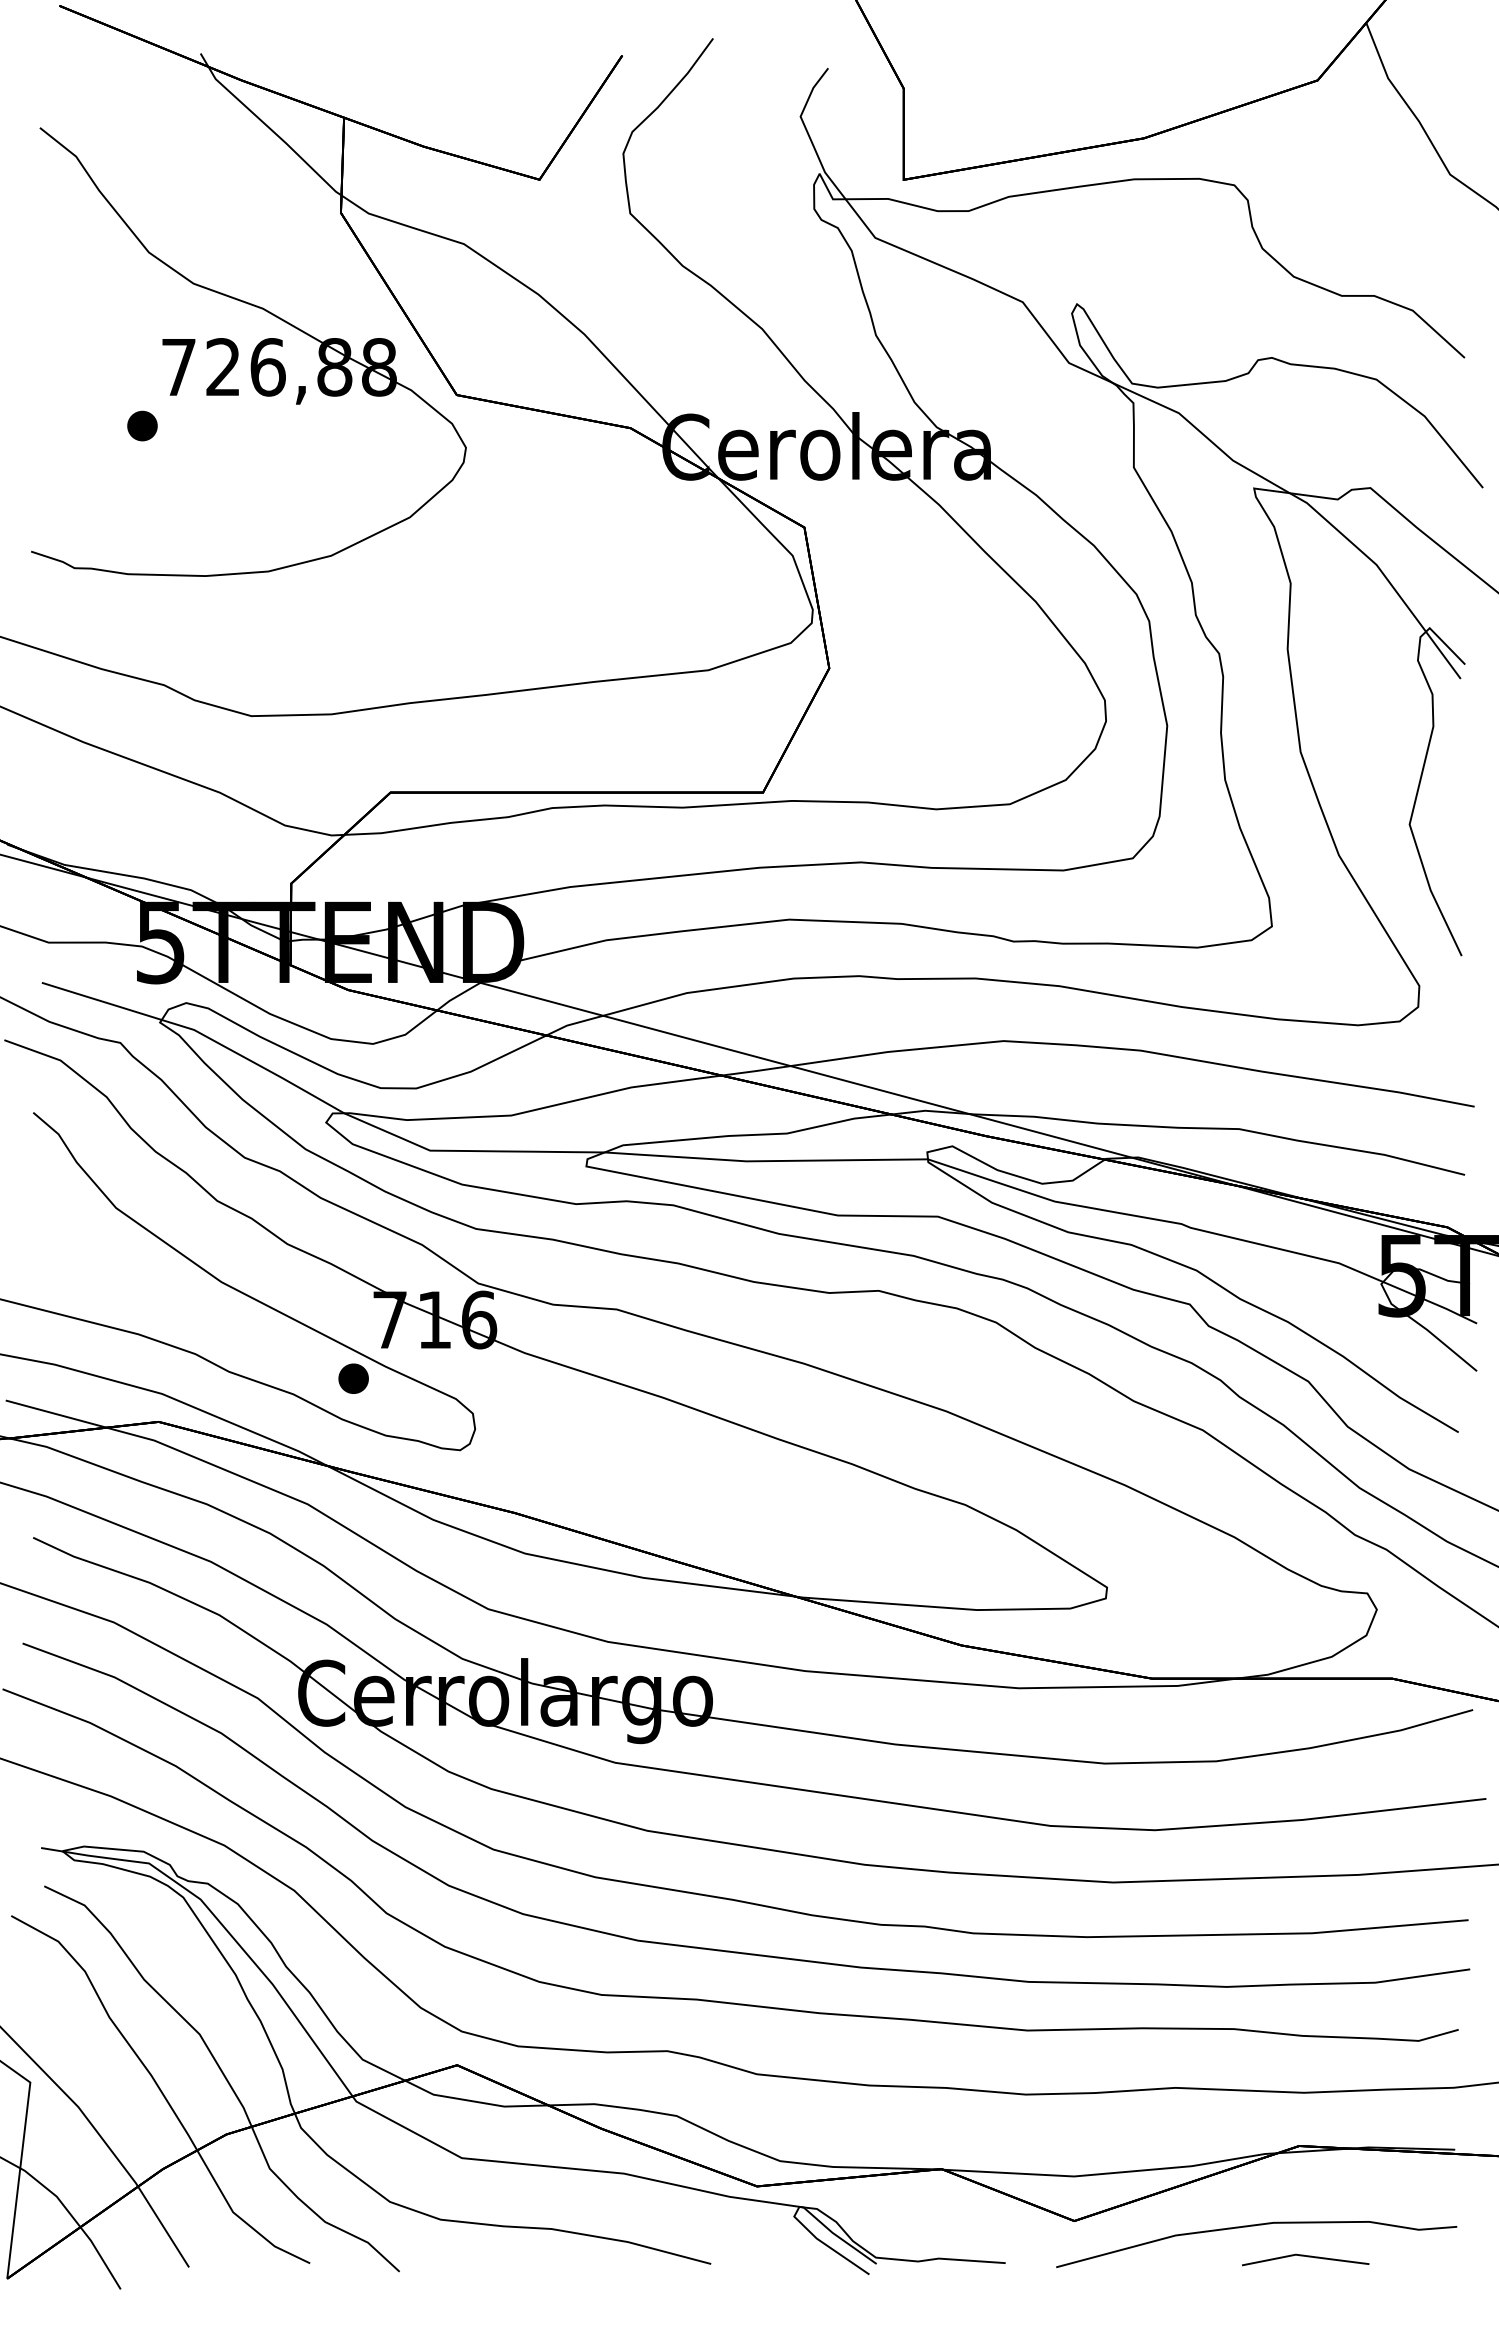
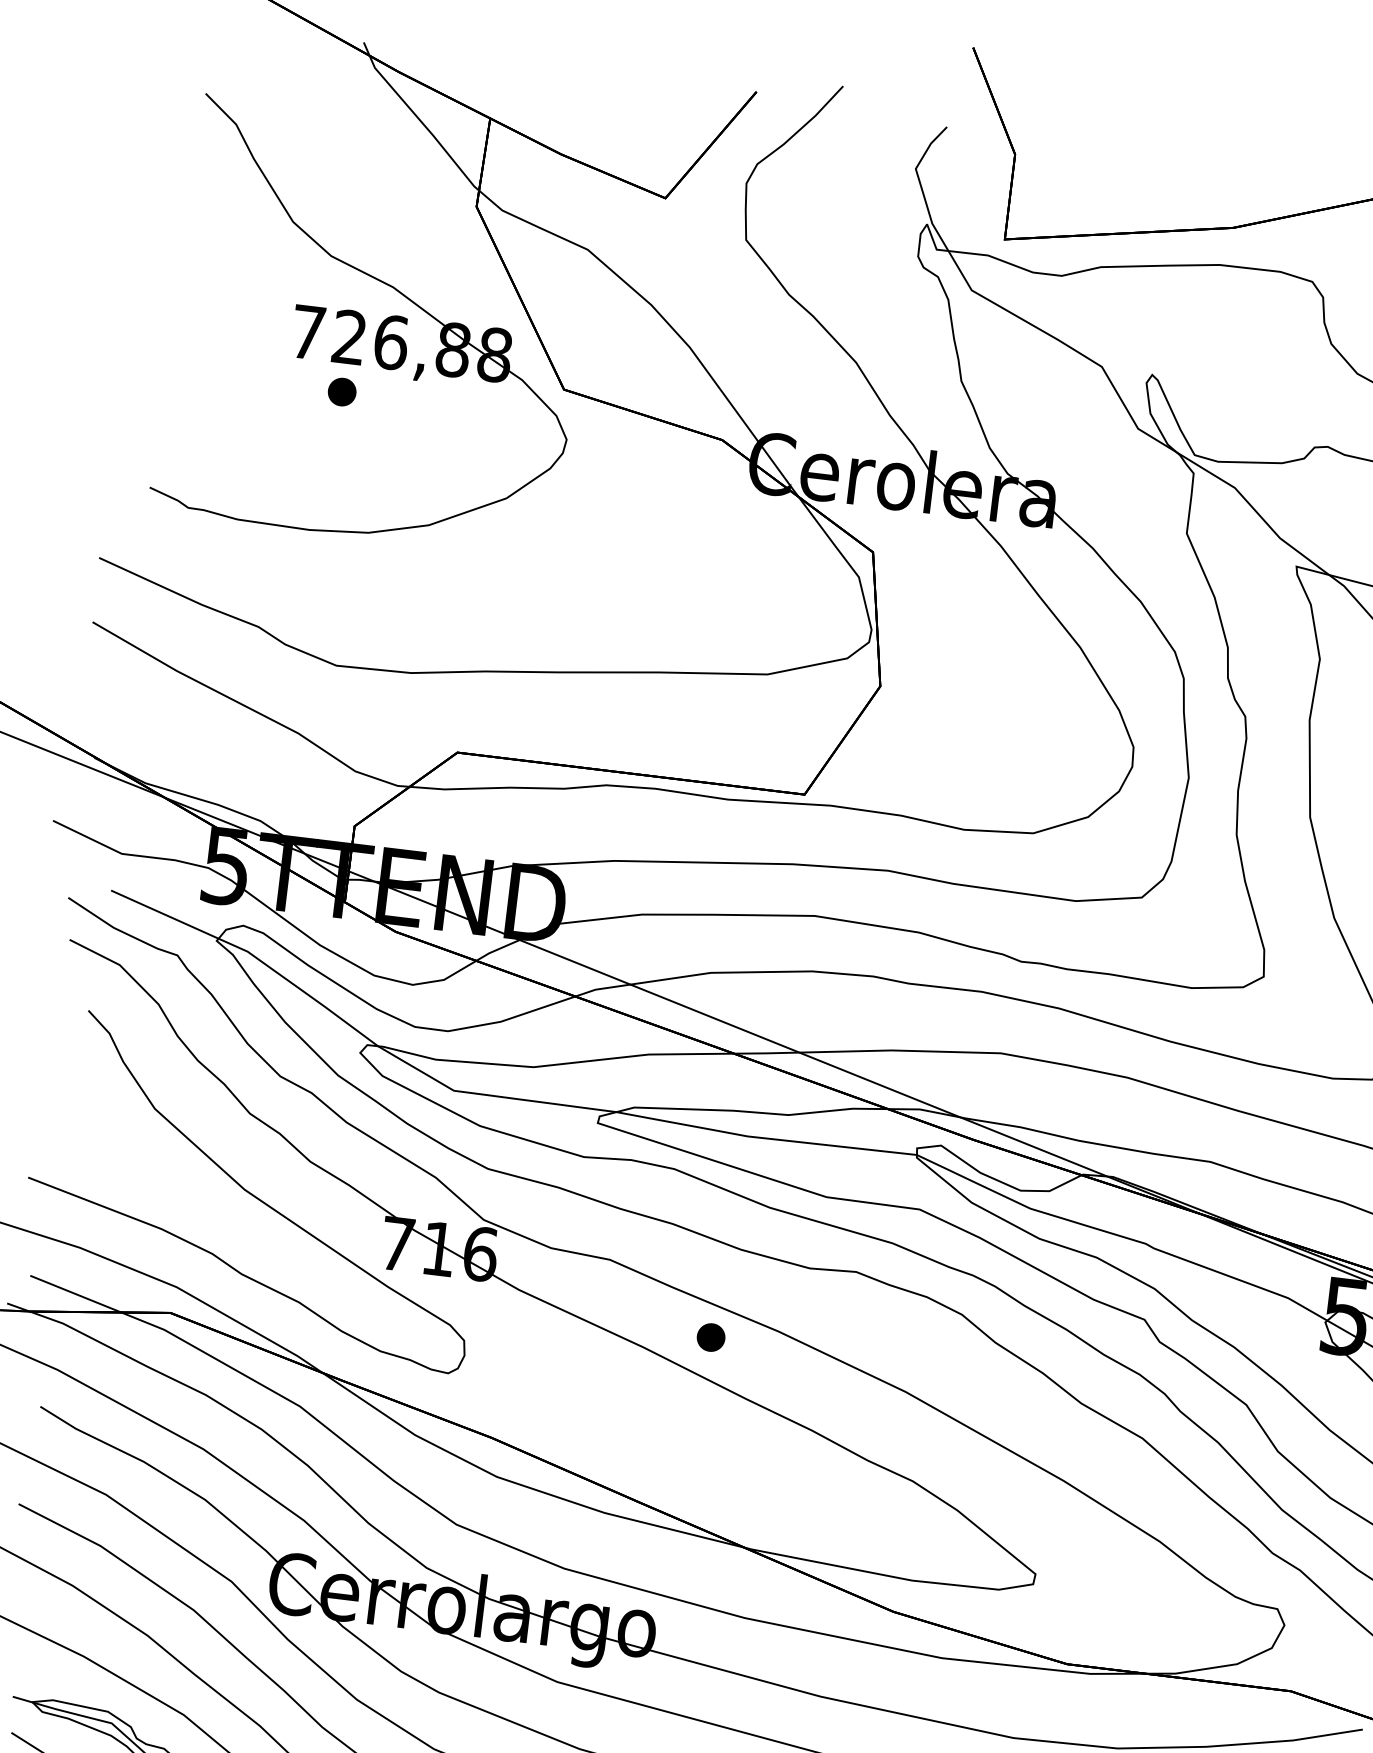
part: (142, 425) -> (342, 391), moved
part: (353, 1378) -> (710, 1337), moved

